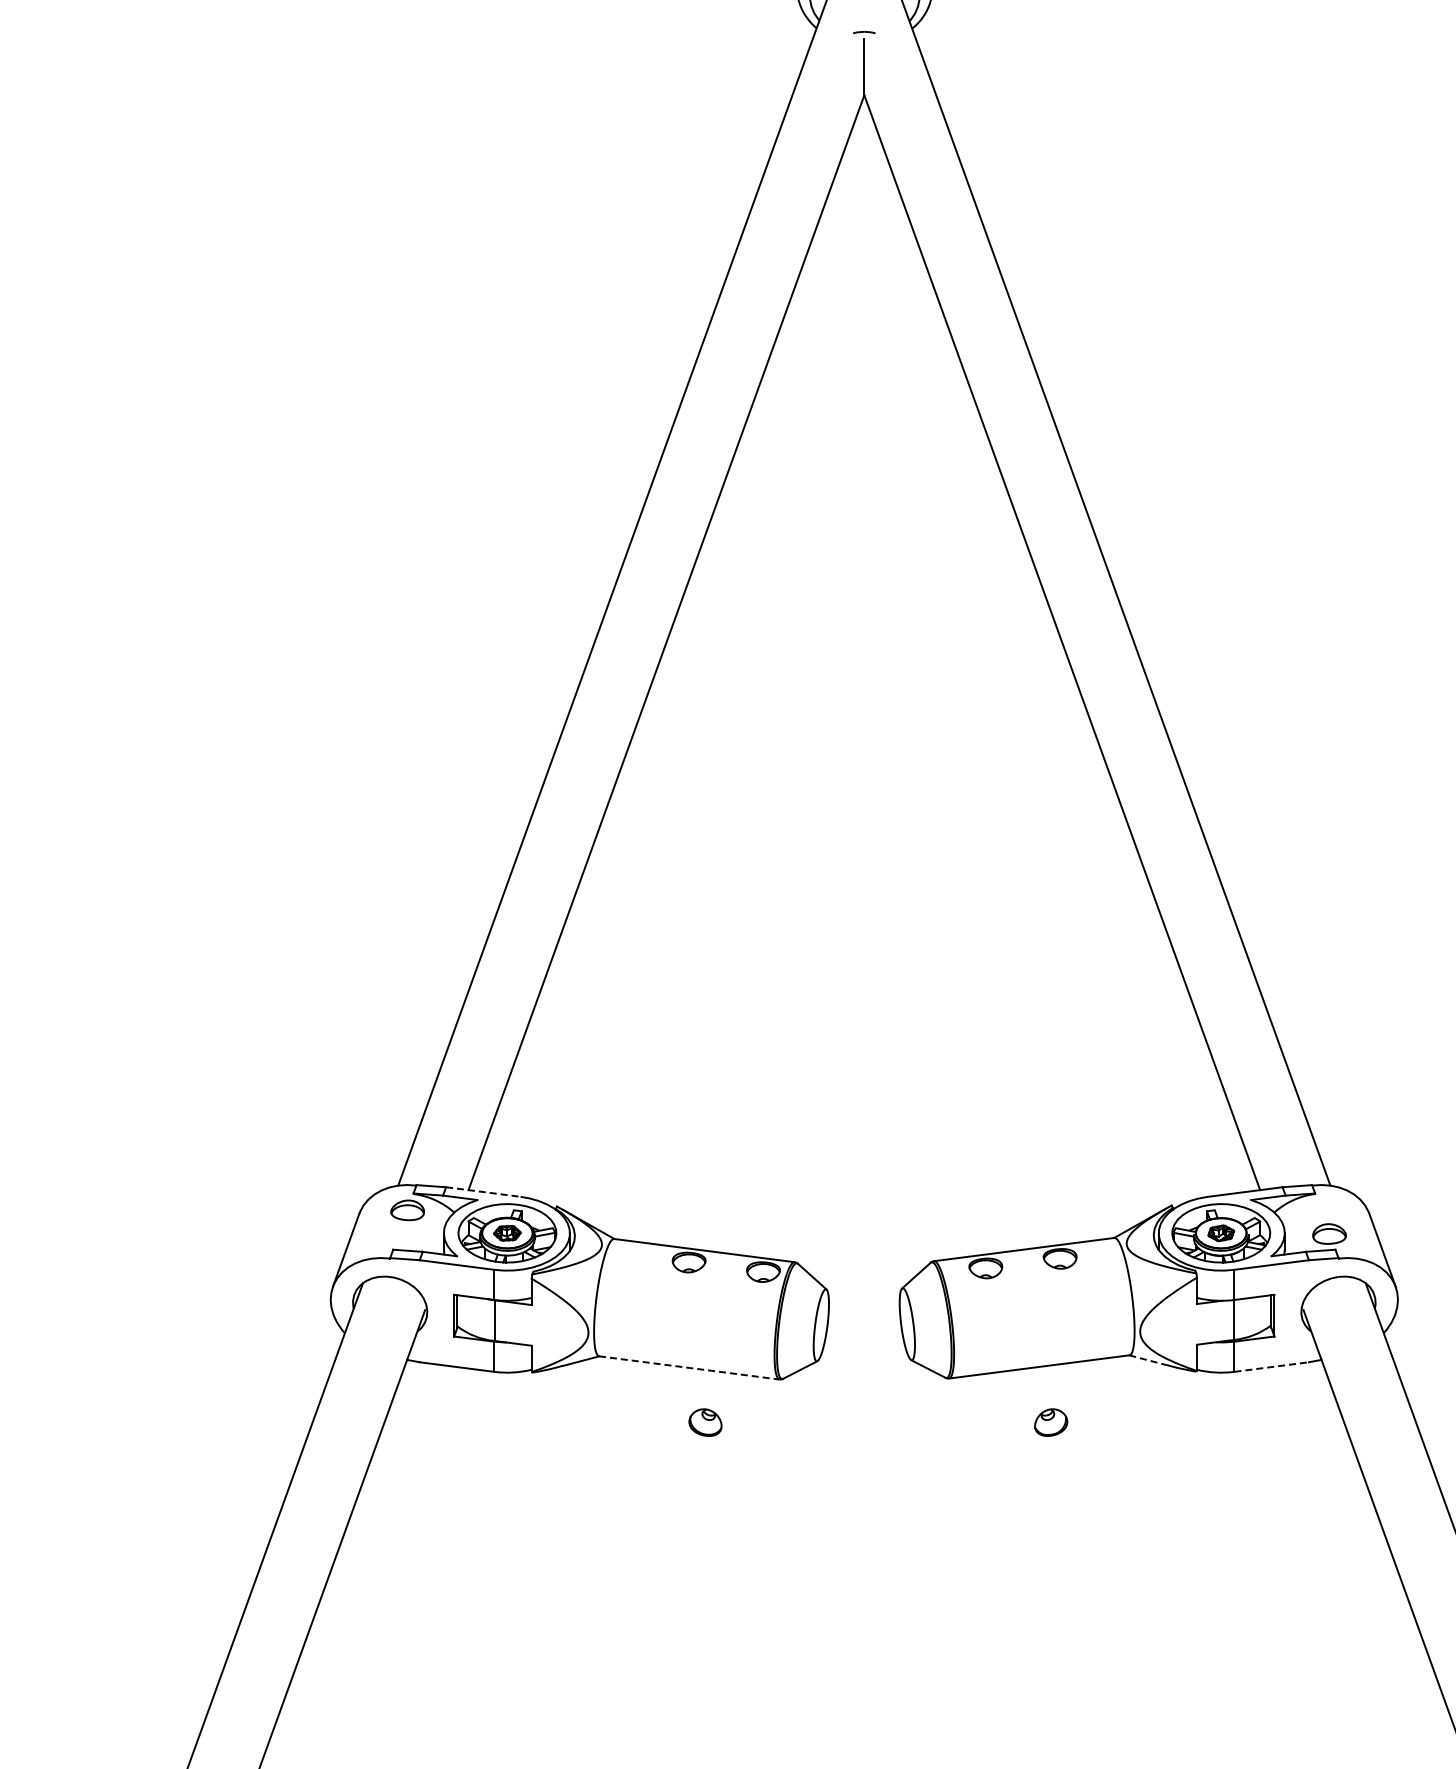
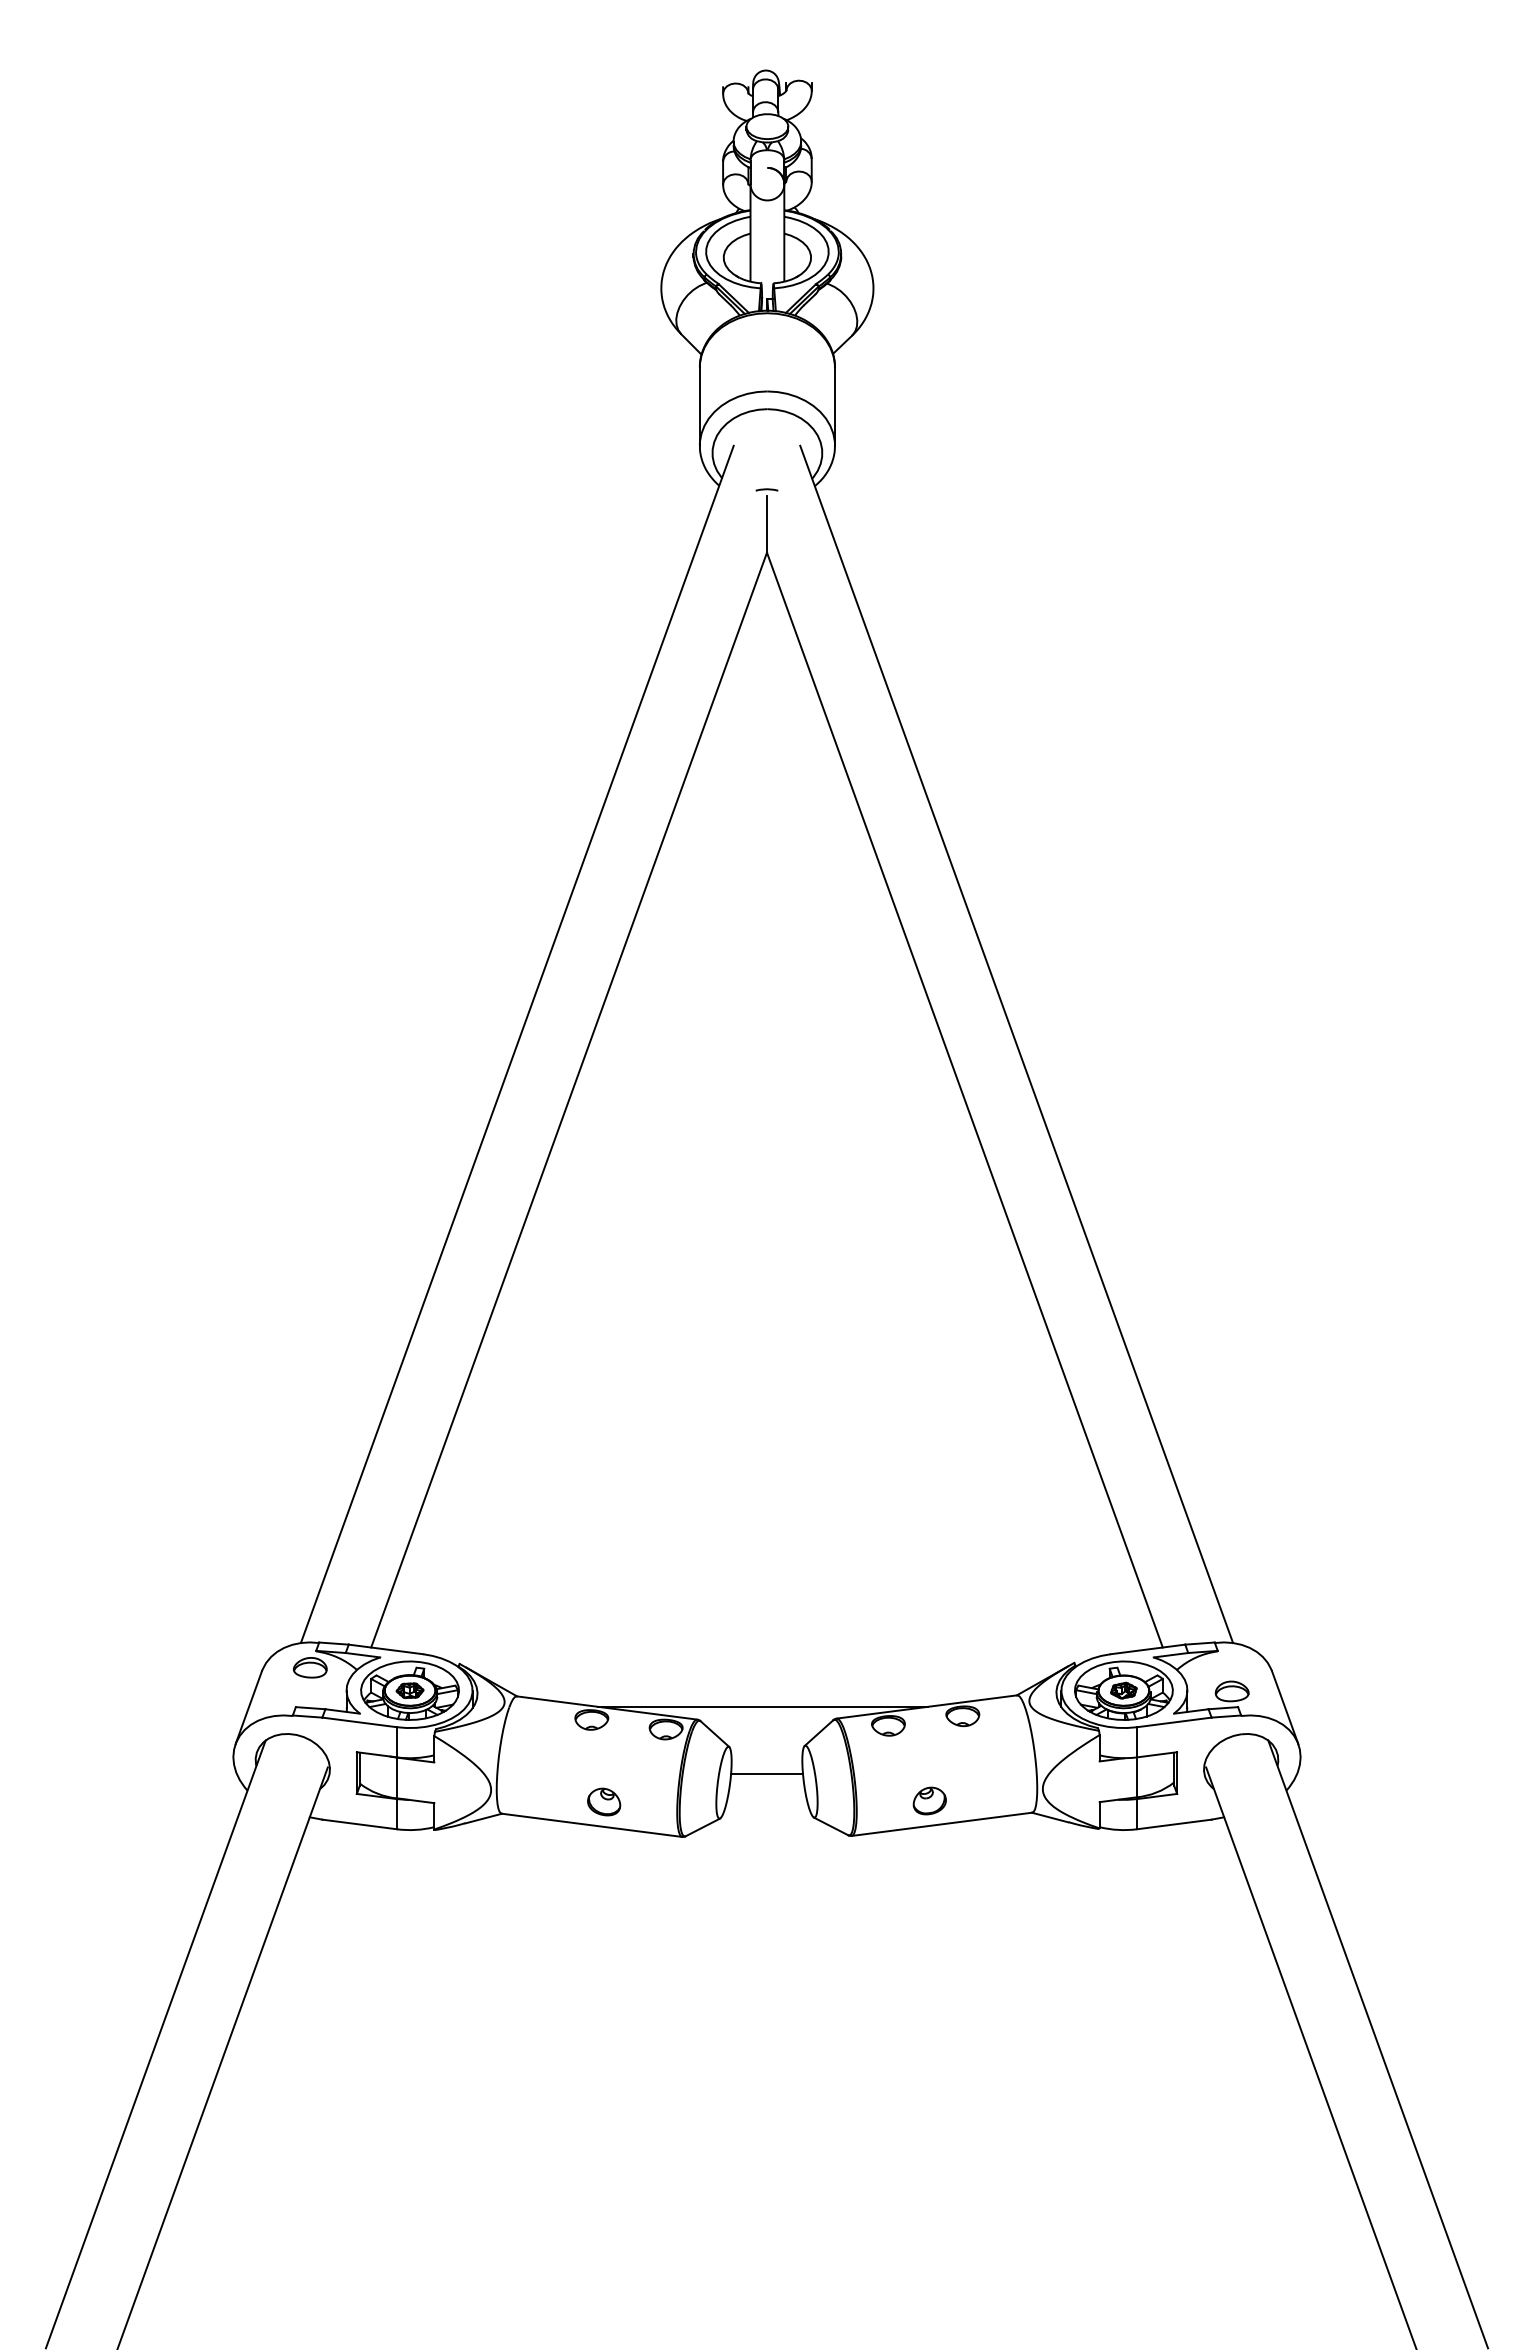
line: (483, 1192) -> (386, 1649), dashed -> solid
line: (859, 1249) -> (762, 1706), added
line: (864, 1317) -> (767, 1774), added
line: (1147, 1360) -> (1050, 1817), dashed -> solid
line: (1271, 1367) -> (1174, 1824), dashed -> solid
line: (688, 1368) -> (591, 1825), dashed -> solid
part: (705, 1422) -> (604, 1801), moved
part: (1050, 1422) -> (929, 1800), moved

